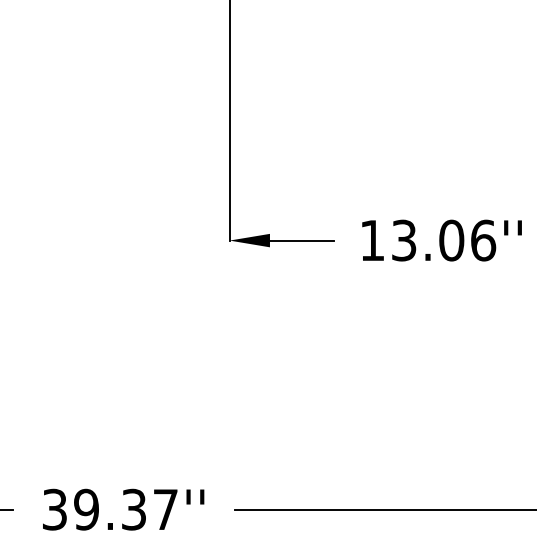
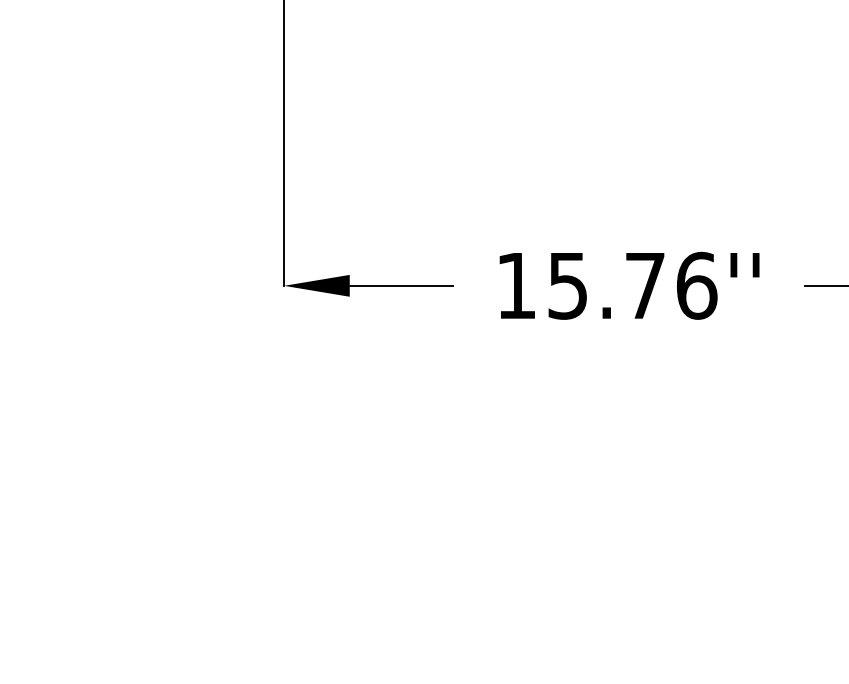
text: (428, 240) -> (607, 285), 13.06'' -> 15.76''

